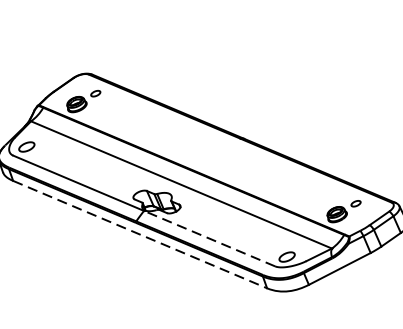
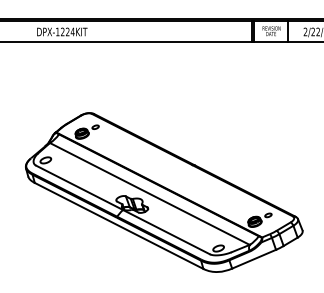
line: (140, 233) -> (119, 225), dashed -> solid
line: (209, 239) -> (166, 232), dashed -> solid

